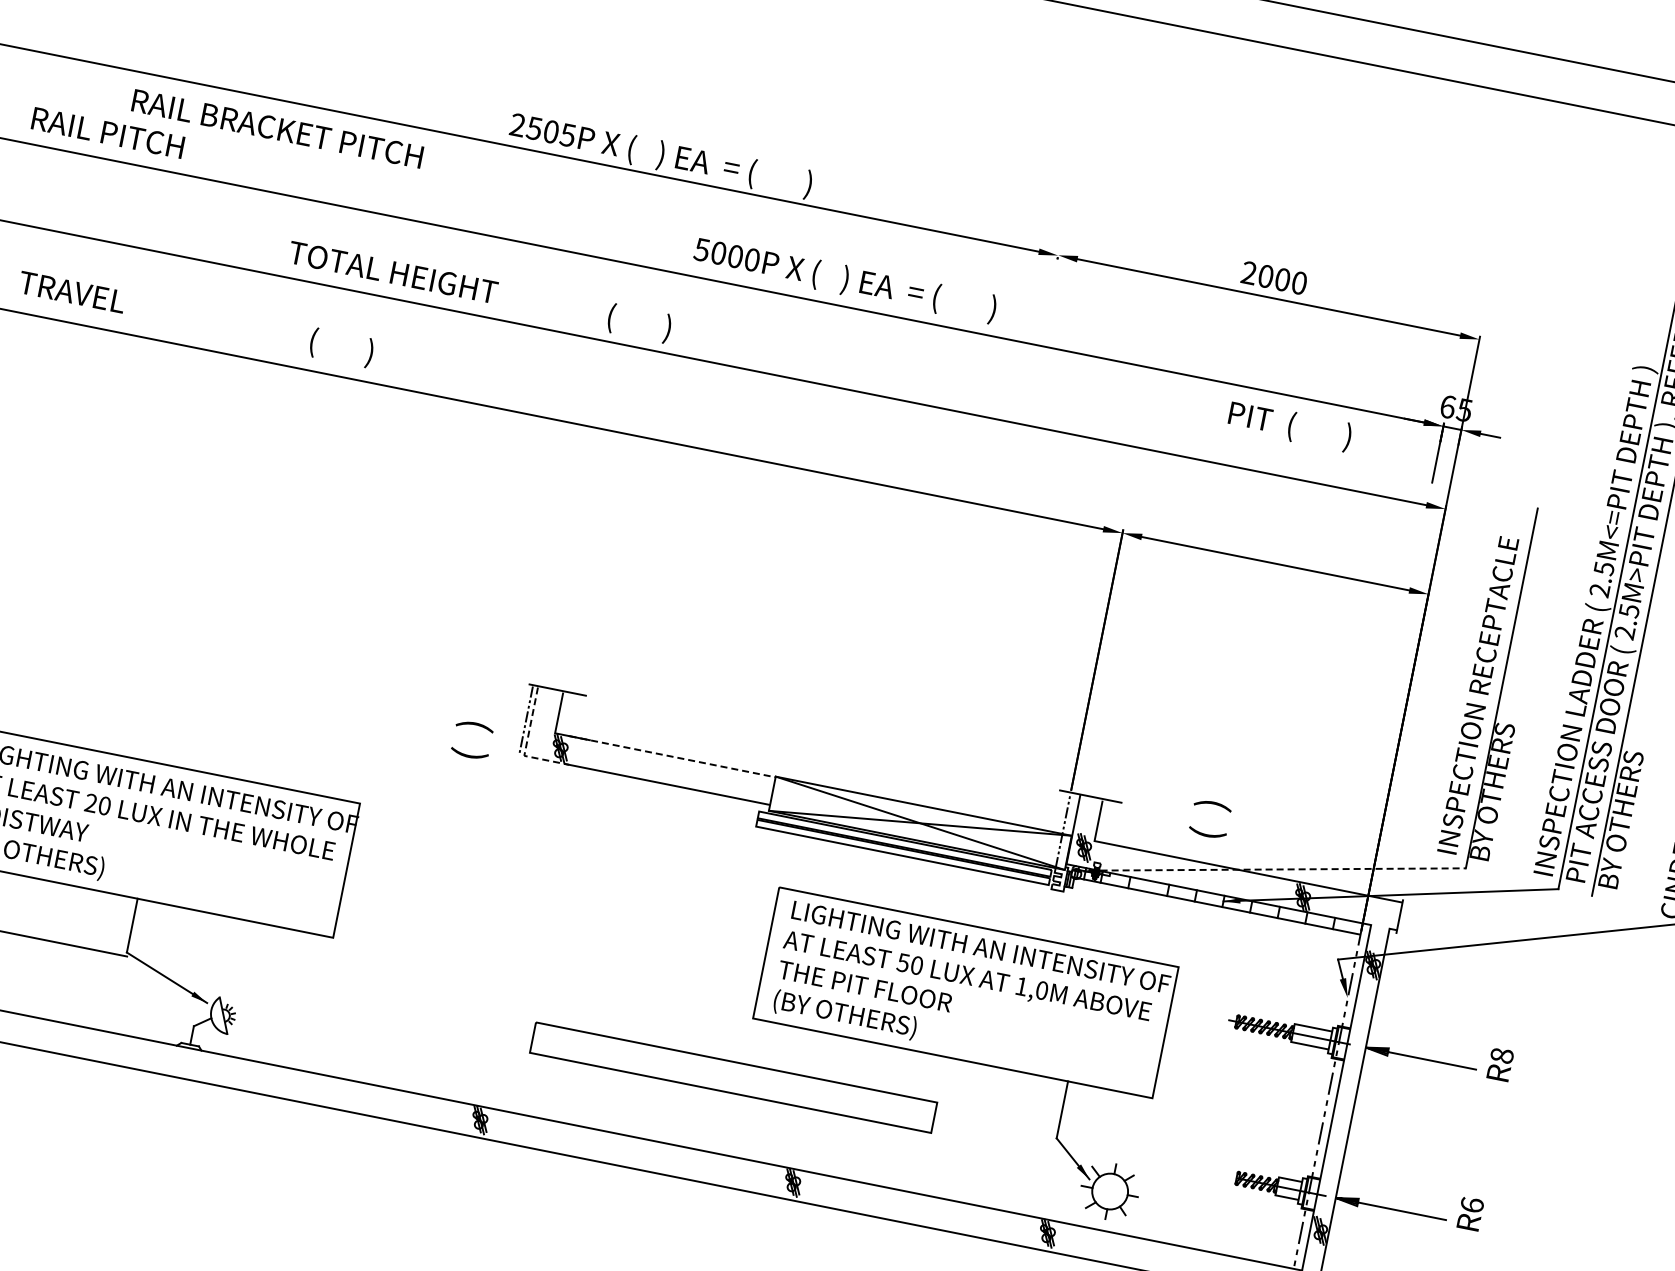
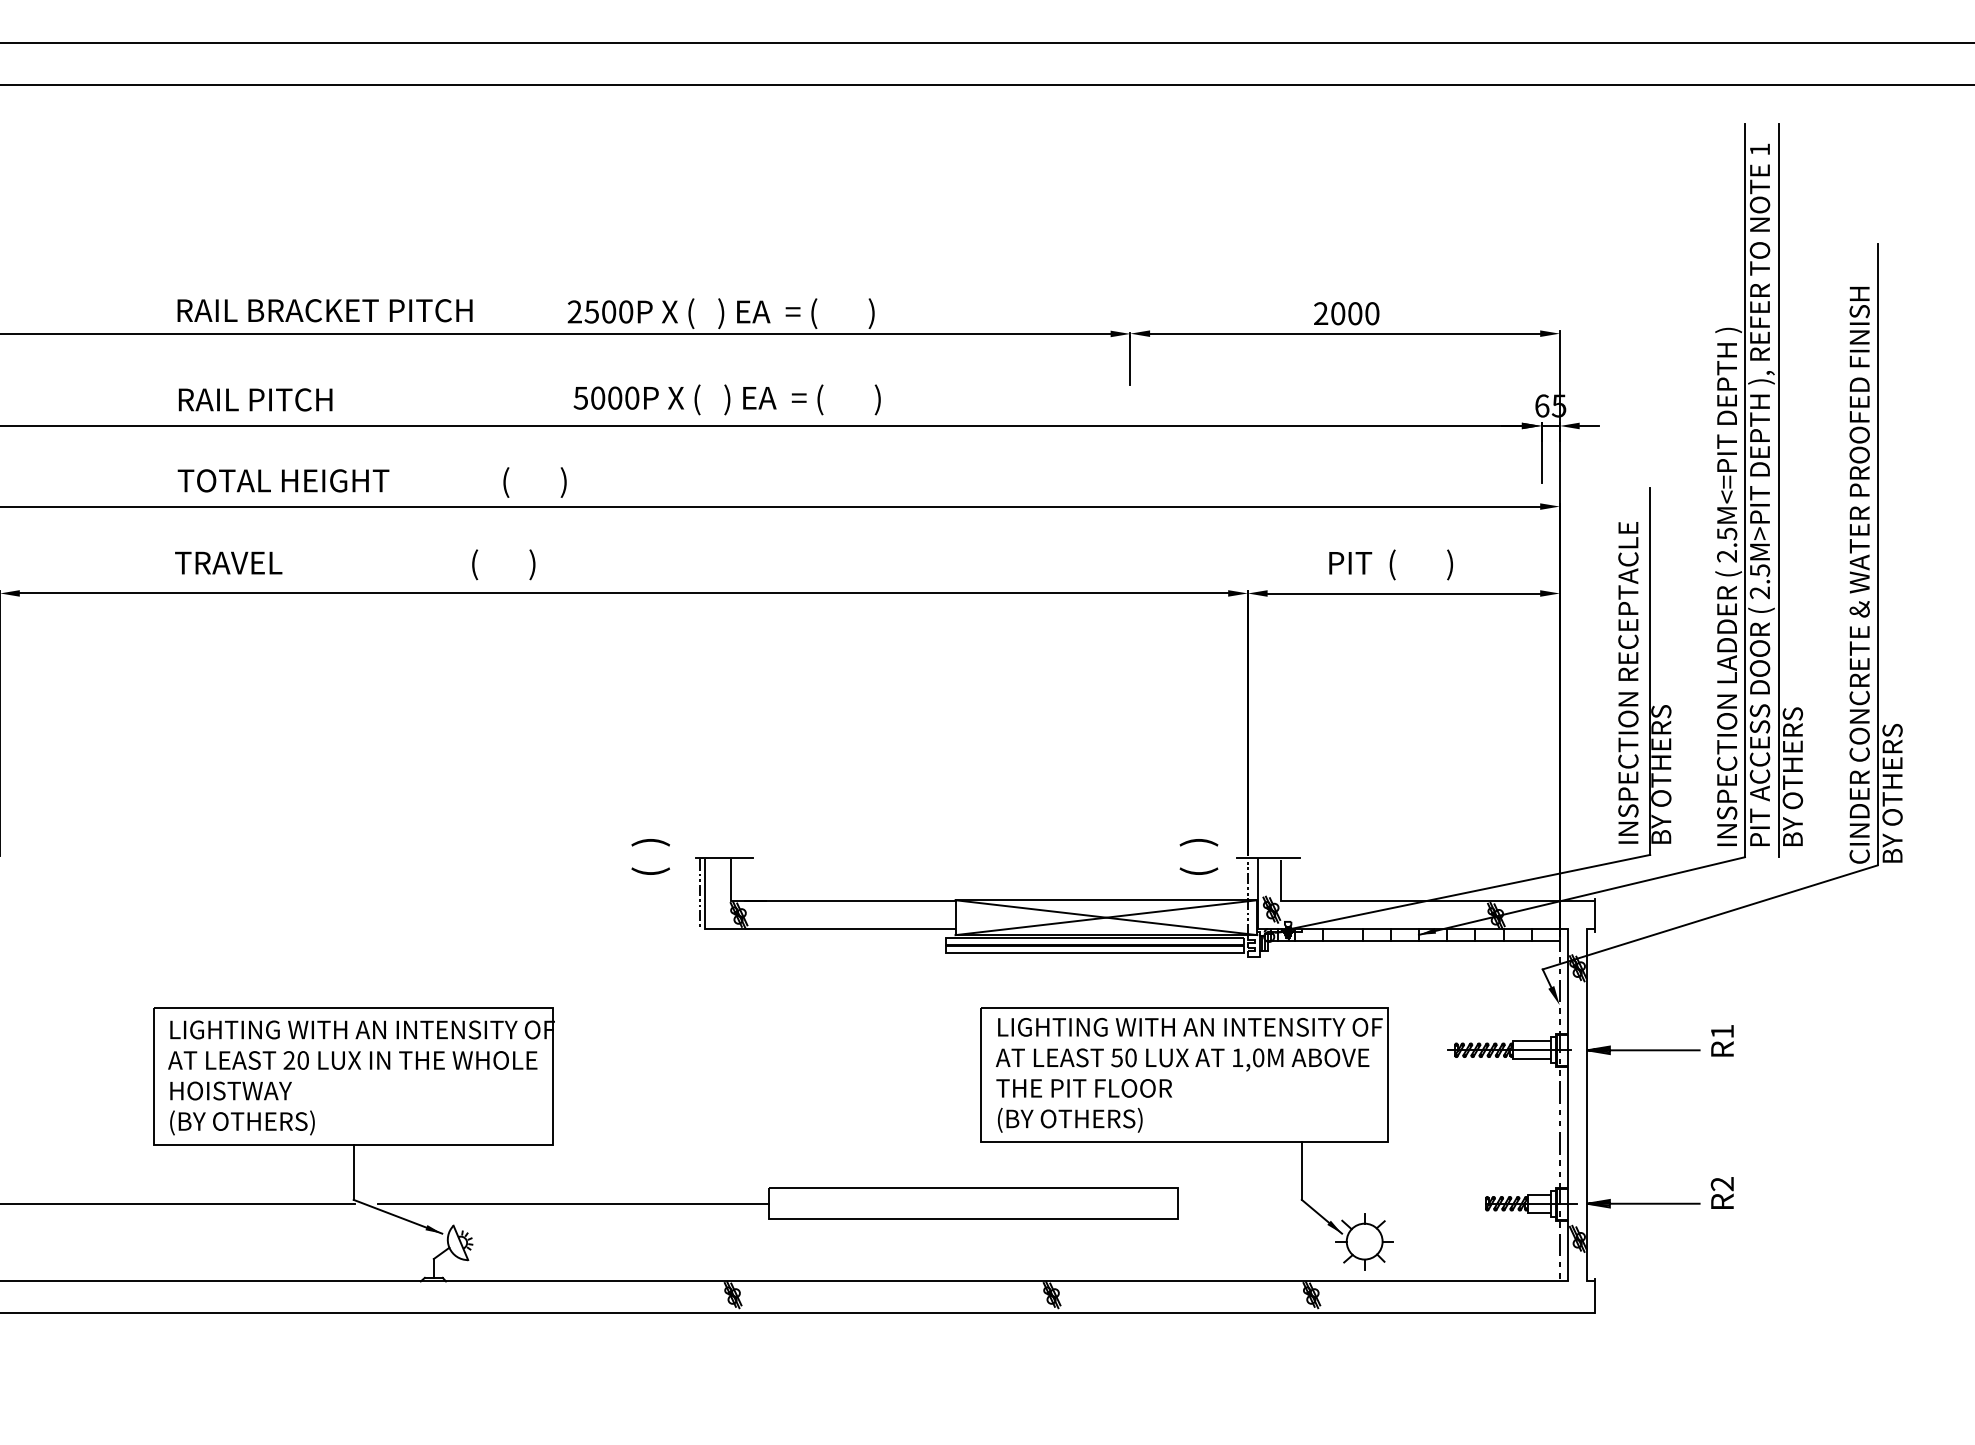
text: (277, 128) -> (324, 310), moved
text: (108, 132) -> (255, 399), moved
text: (567, 134) -> (625, 311), 2505P -> 2500P
text: (844, 279) -> (726, 399), moved
line: (1053, 279) -> (1130, 358), added
text: (479, 291) -> (371, 482), moved
text: (196, 318) -> (355, 564), moved
text: (1289, 425) -> (1390, 564), moved
text: (472, 739) -> (650, 856), moved
line: (526, 745) -> (704, 918), dashed -> solid
line: (672, 756) -> (850, 900), dashed -> solid
text: (1209, 818) -> (1198, 856), moved
line: (1283, 869) -> (1471, 891), dashed -> solid
line: (341, 999) -> (573, 1203), added
text: (1502, 1055) -> (1722, 1031), R8 -> R1
text: (1472, 1204) -> (1722, 1183), R6 -> R2

